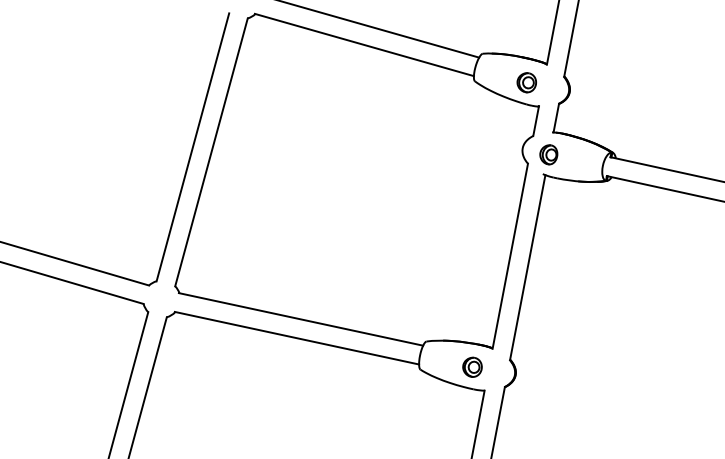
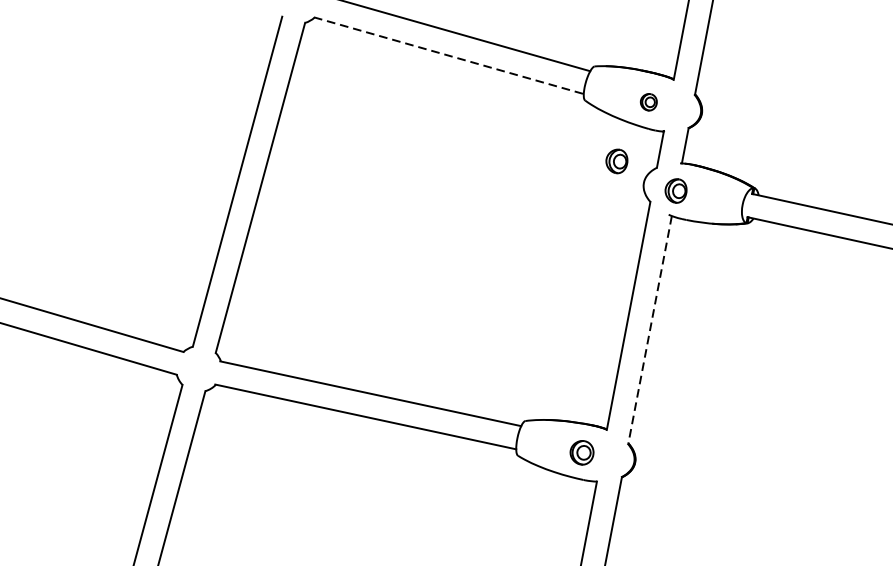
line: (364, 45) -> (448, 56), solid -> dashed
part: (526, 82) -> (648, 101), size x0.7
part: (500, 130) -> (616, 161), added
line: (527, 267) -> (649, 329), solid -> dashed

